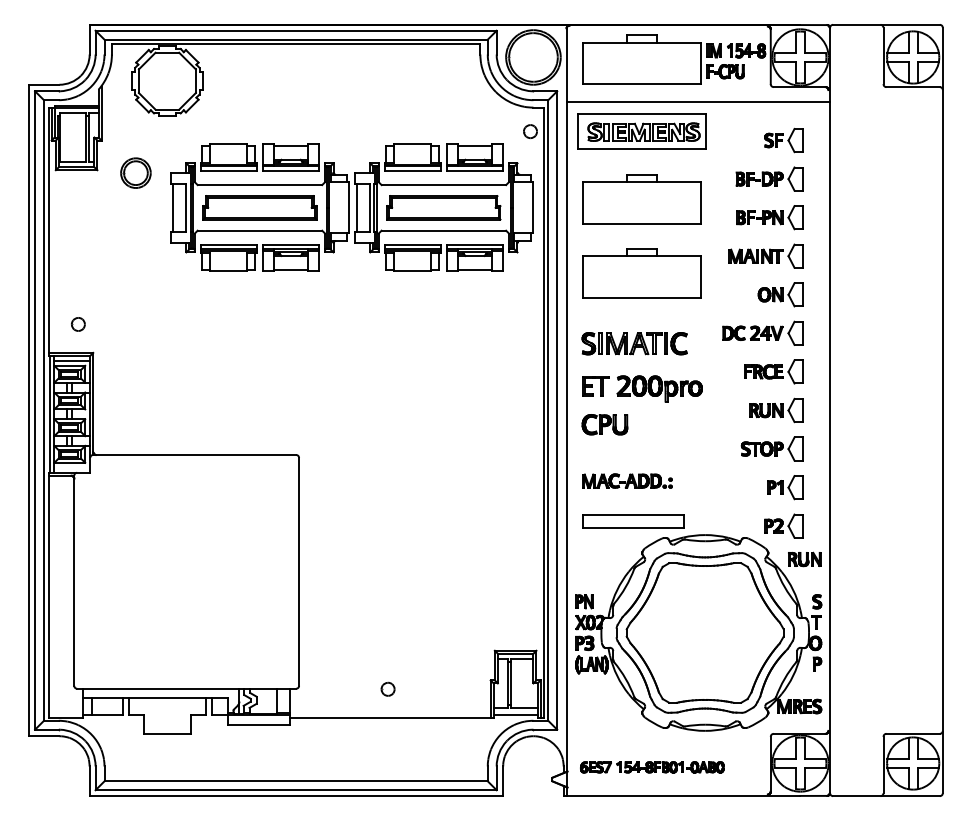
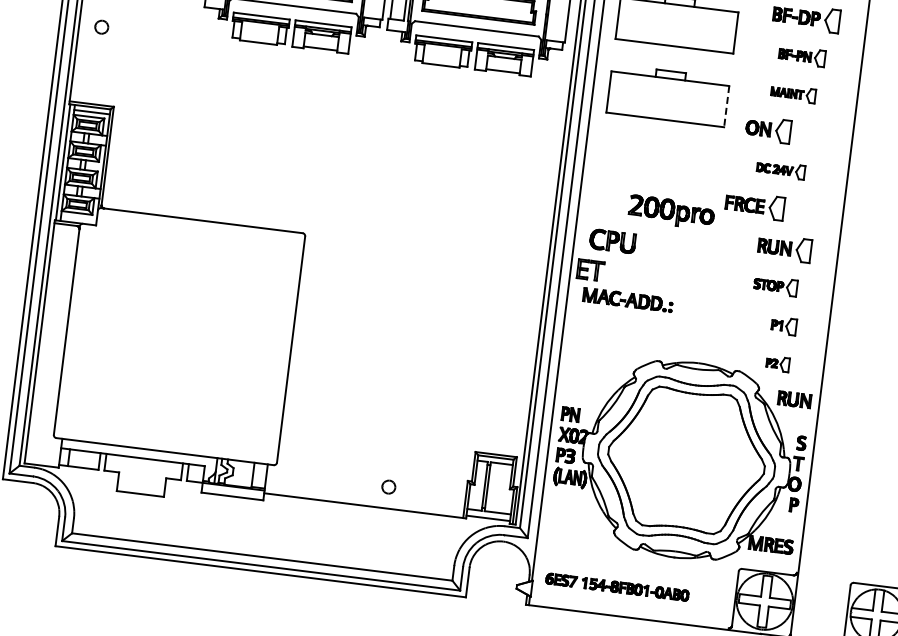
part: (769, 217) -> (801, 56), size x0.7
part: (765, 255) -> (793, 93), size x0.6
line: (701, 277) -> (726, 107), solid -> dashed
part: (780, 294) -> (768, 129), moved
part: (78, 324) -> (101, 27), moved
part: (762, 332) -> (780, 169), size x0.6
part: (634, 343) -> (652, 164), removed
part: (773, 371) -> (754, 205), moved
part: (595, 386) -> (590, 270), moved
part: (771, 448) -> (775, 285), size x0.7
part: (785, 487) -> (784, 325), size x0.7
part: (633, 521) -> (629, 340), removed
part: (783, 525) -> (777, 363), size x0.6
part: (387, 688) -> (388, 486), moved

